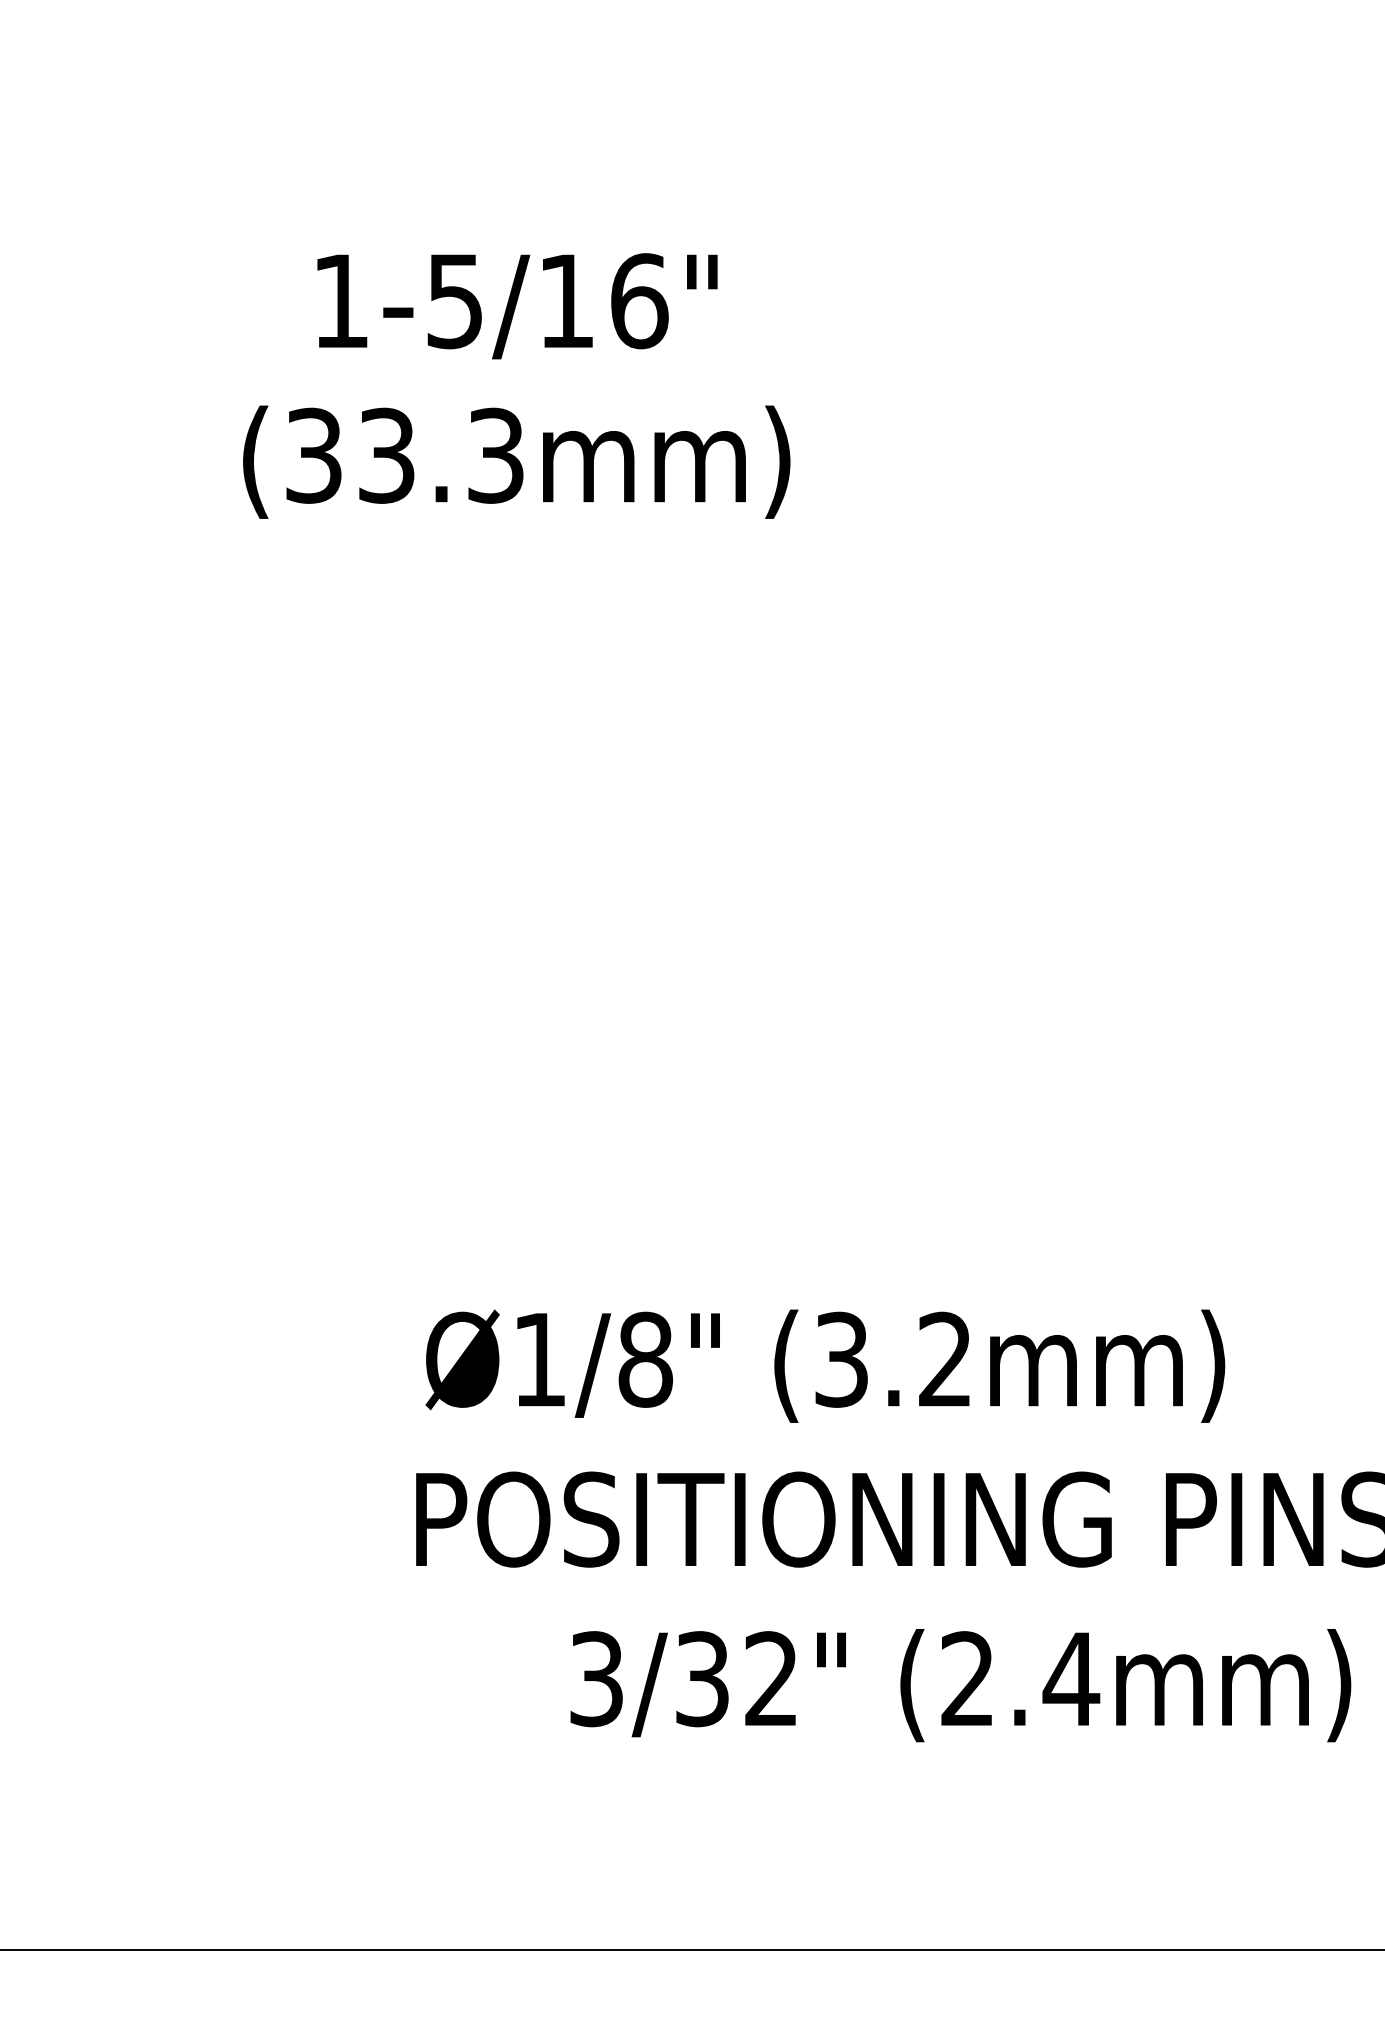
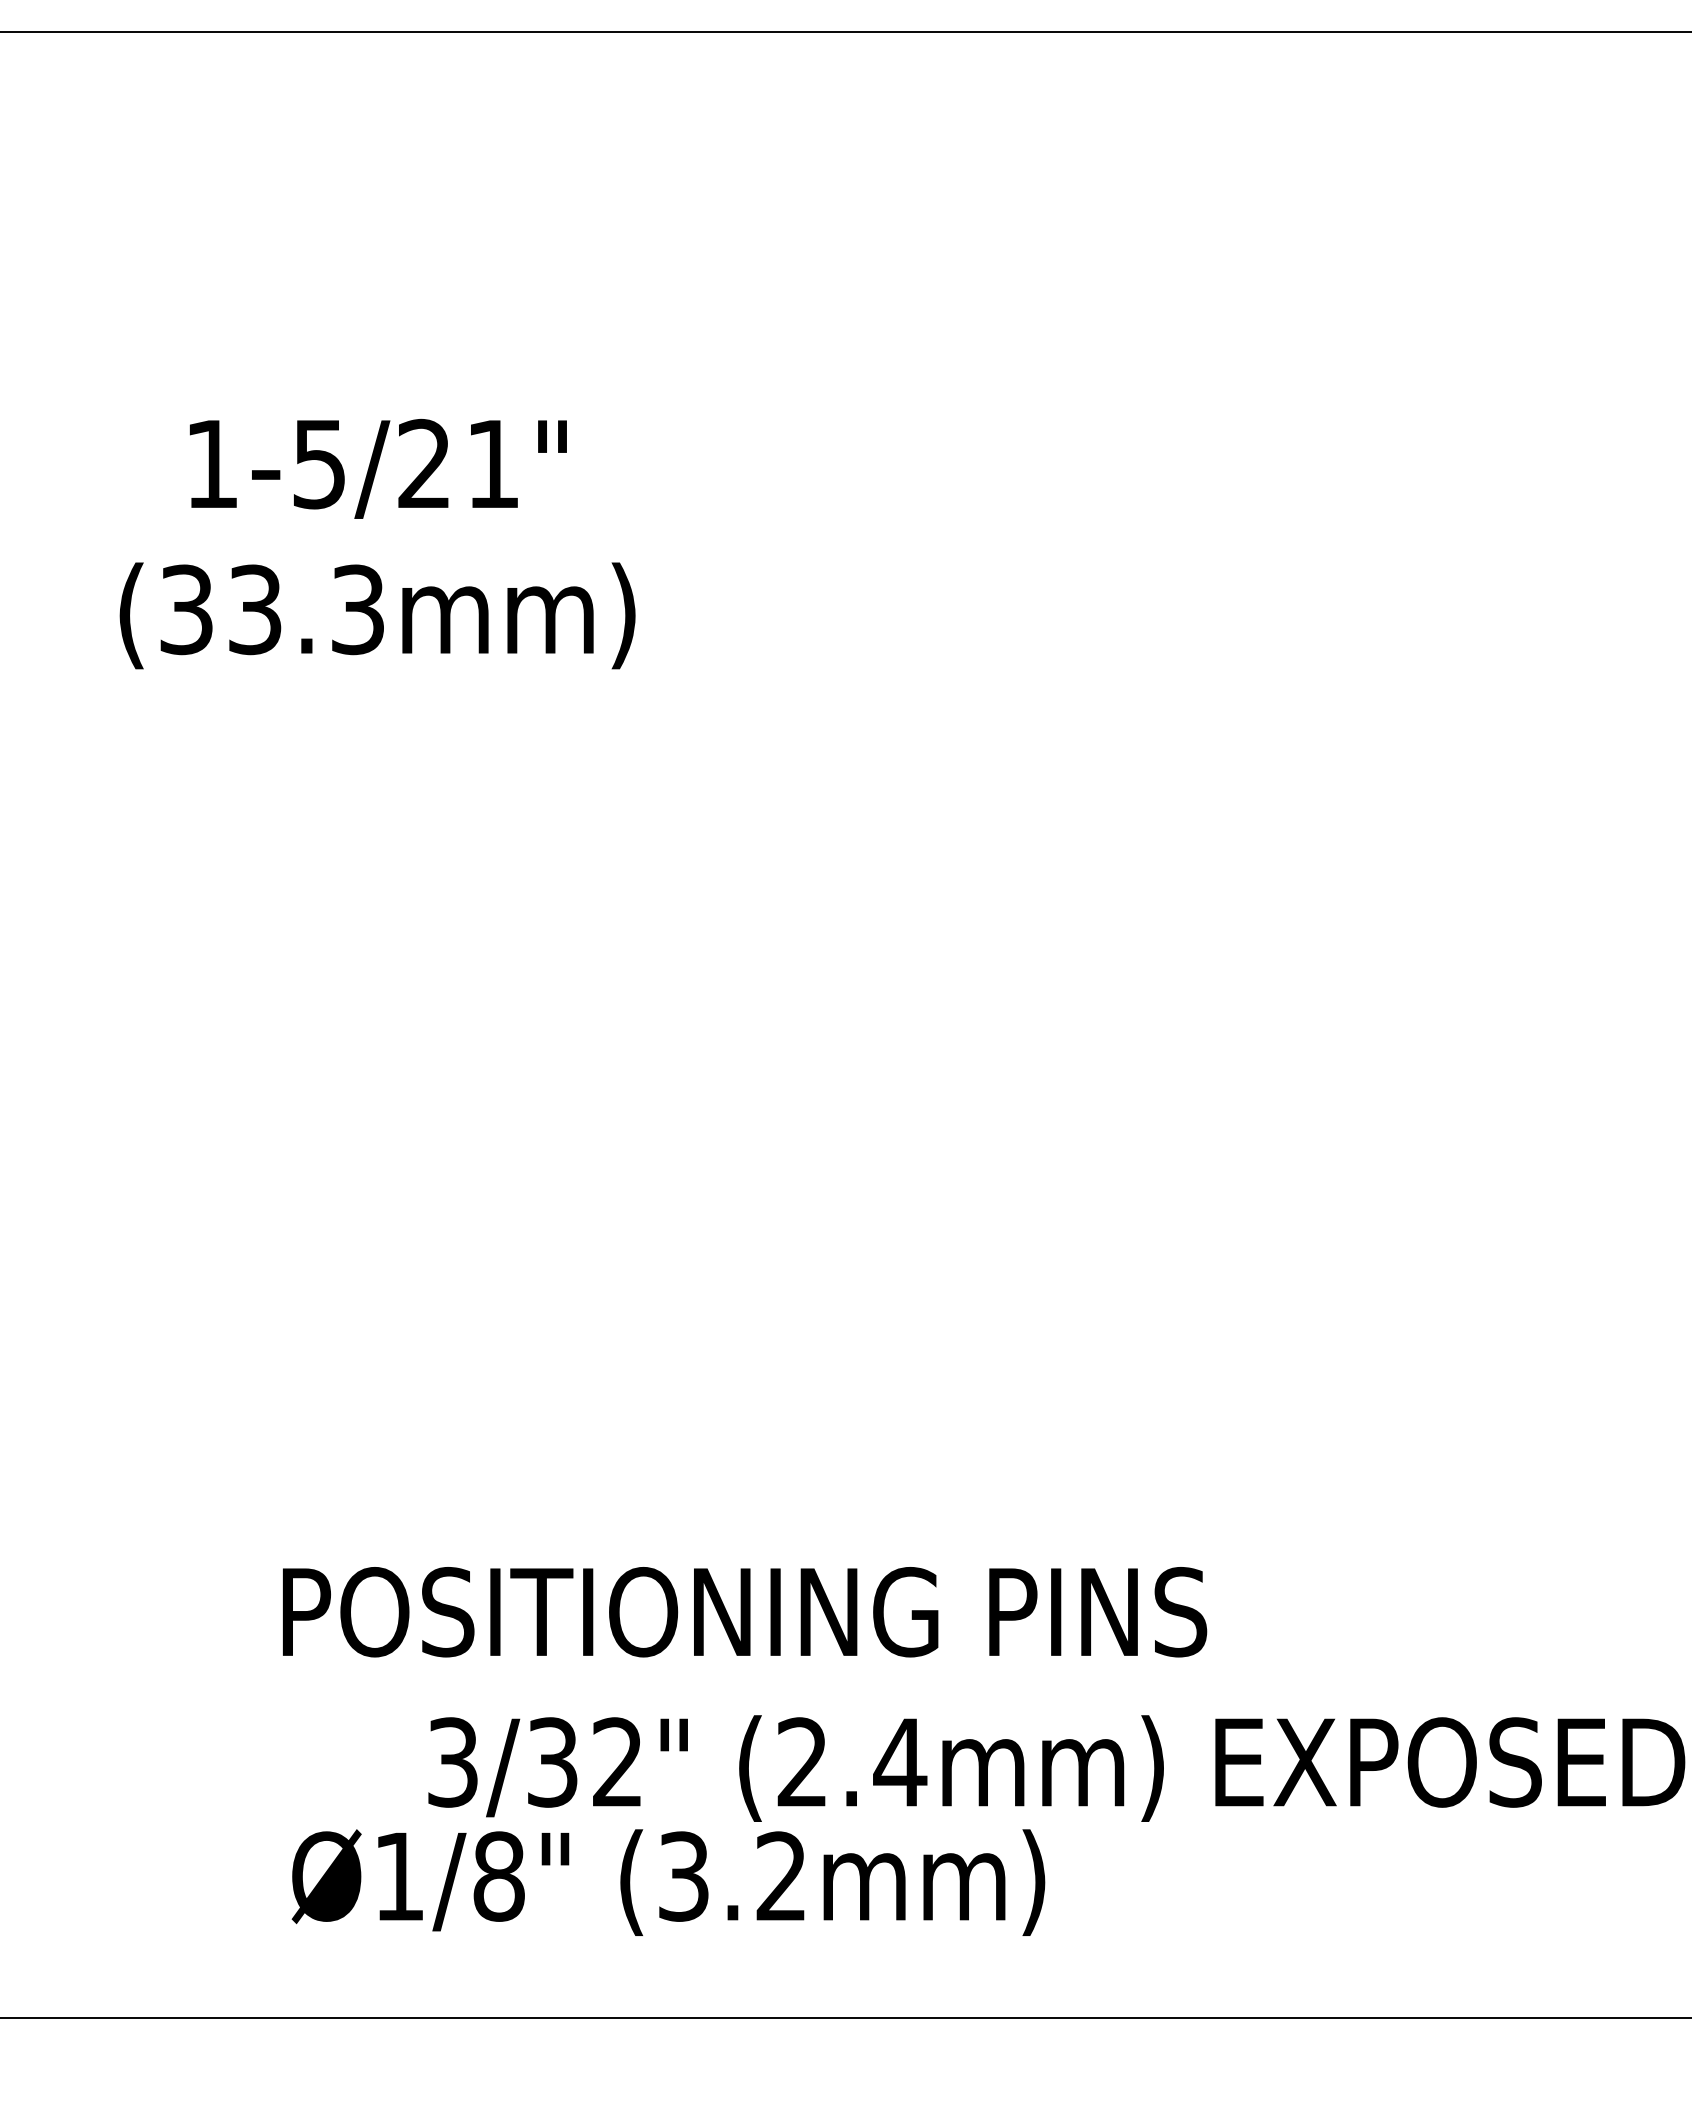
text: (603, 300) -> (459, 463), 1-5/16" -> 1-5/21"
text: (825, 1366) -> (668, 1882), moved

